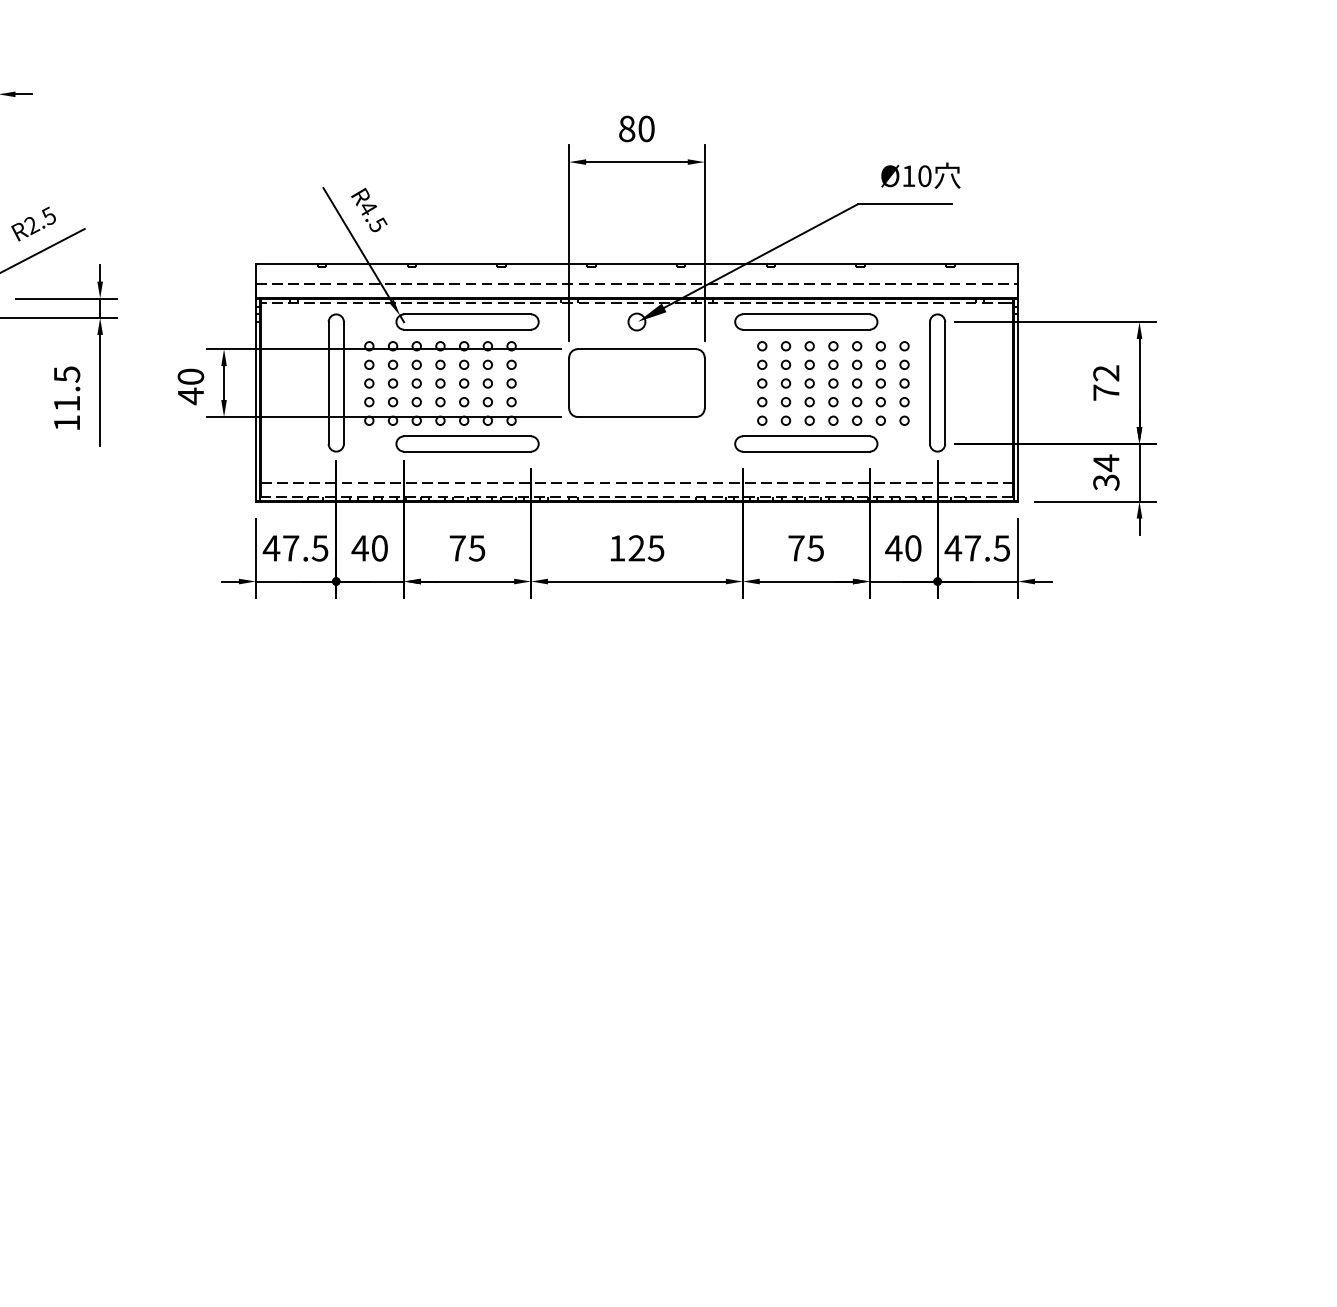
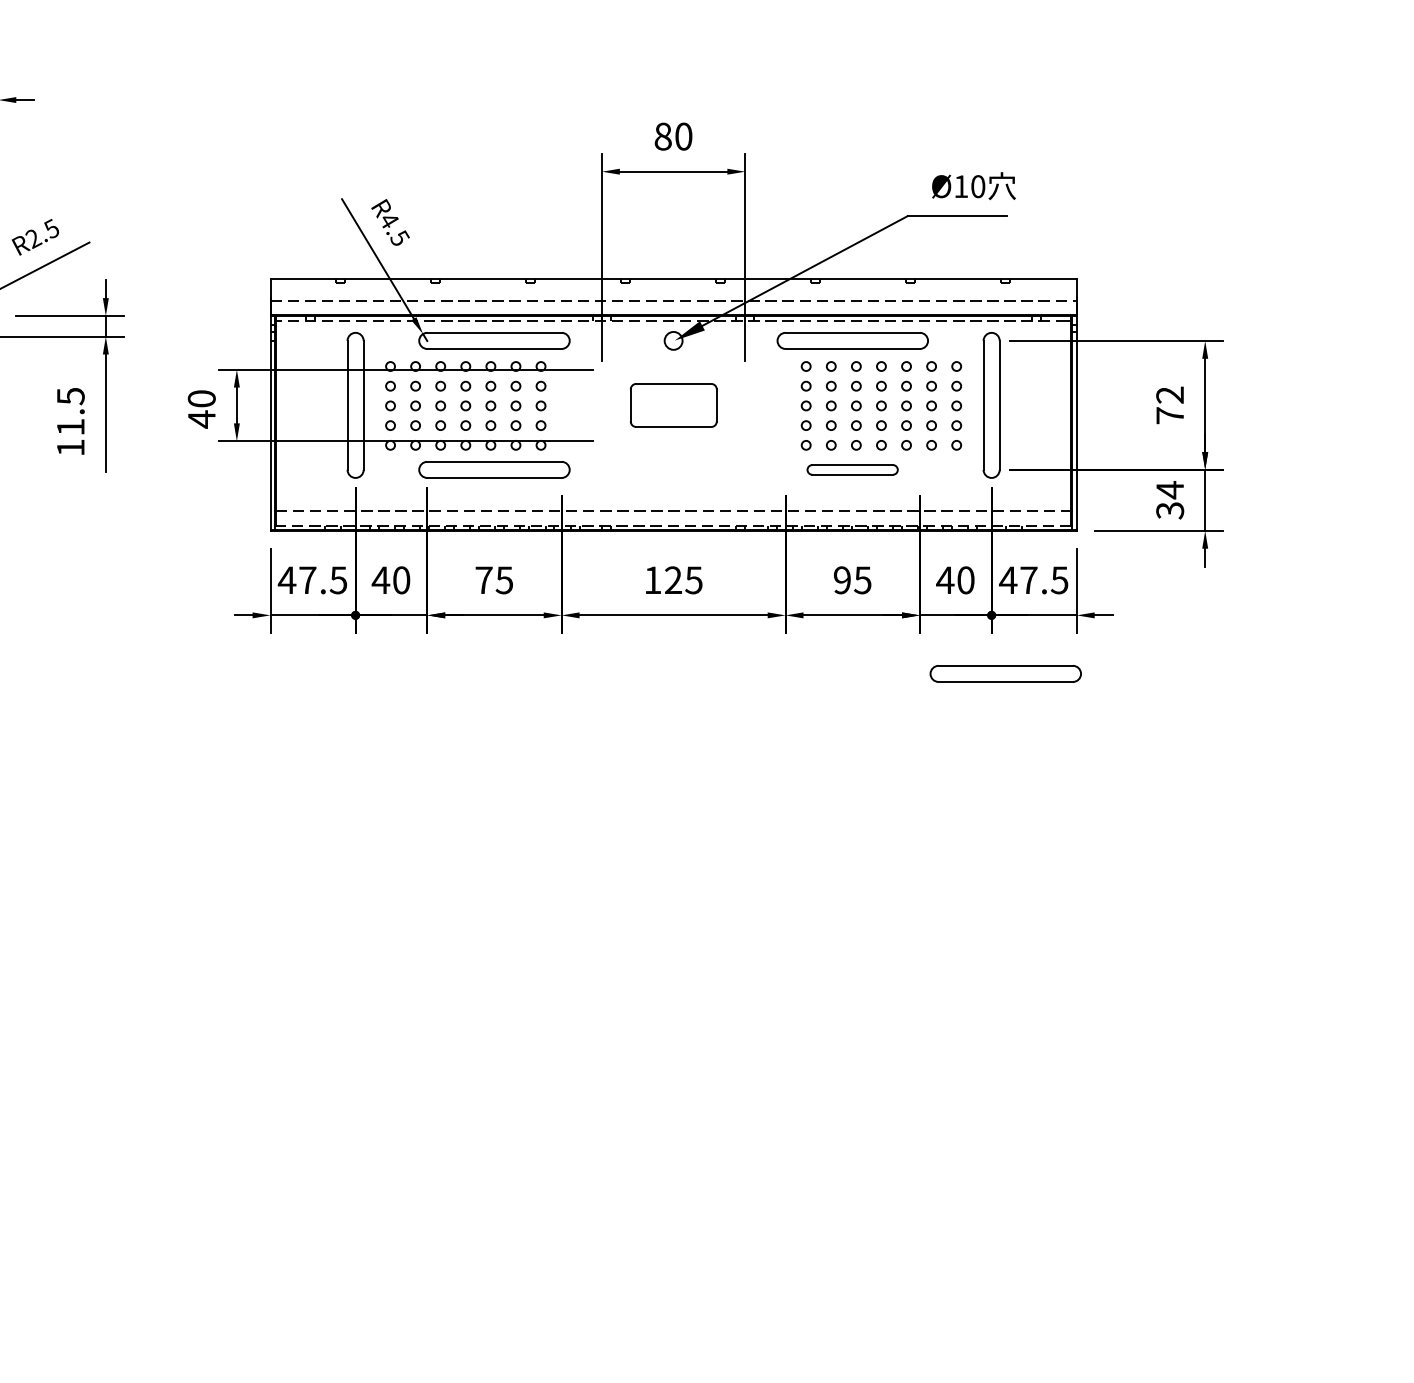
part: (636, 383) -> (673, 405), size x0.6
part: (806, 443) -> (852, 469), size x0.6
text: (795, 548) -> (841, 580), 75 -> 95
part: (950, 636) -> (1005, 673), added

